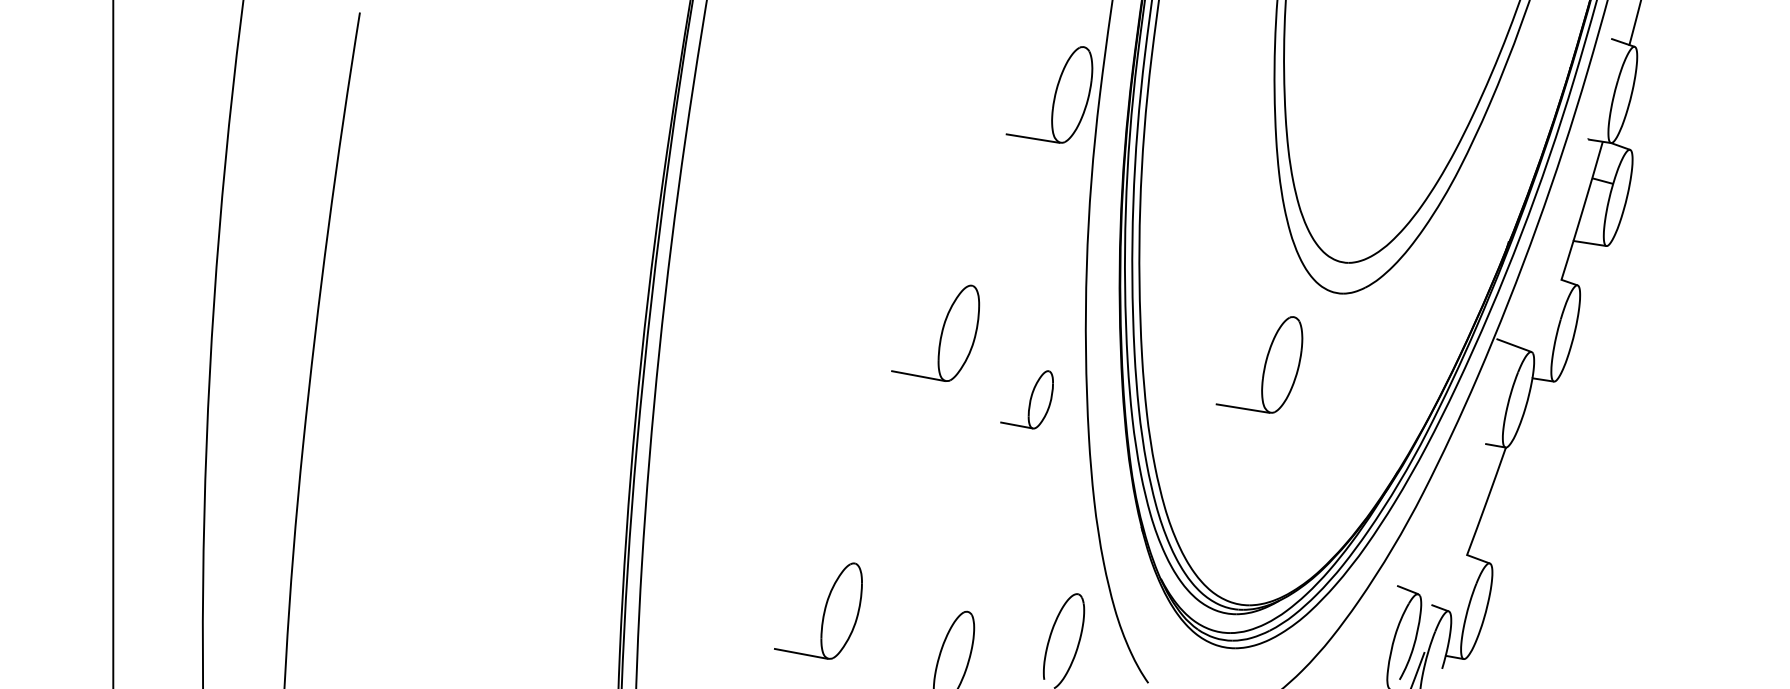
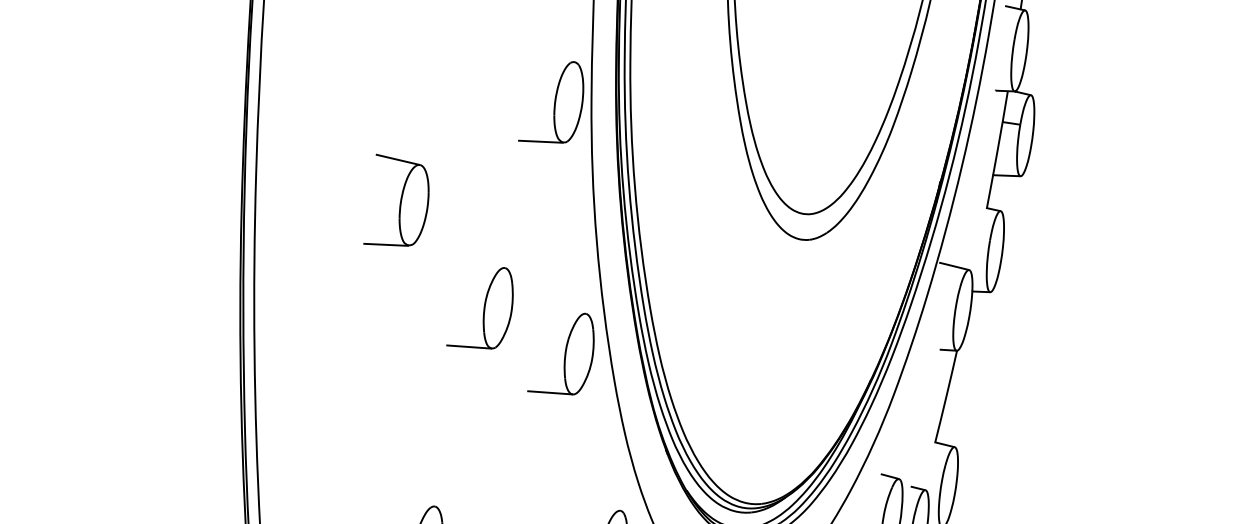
part: (855, 190) -> (400, 200), added
part: (1259, 364) -> (747, 305), removed
part: (1026, 399) -> (559, 356), size x1.67

